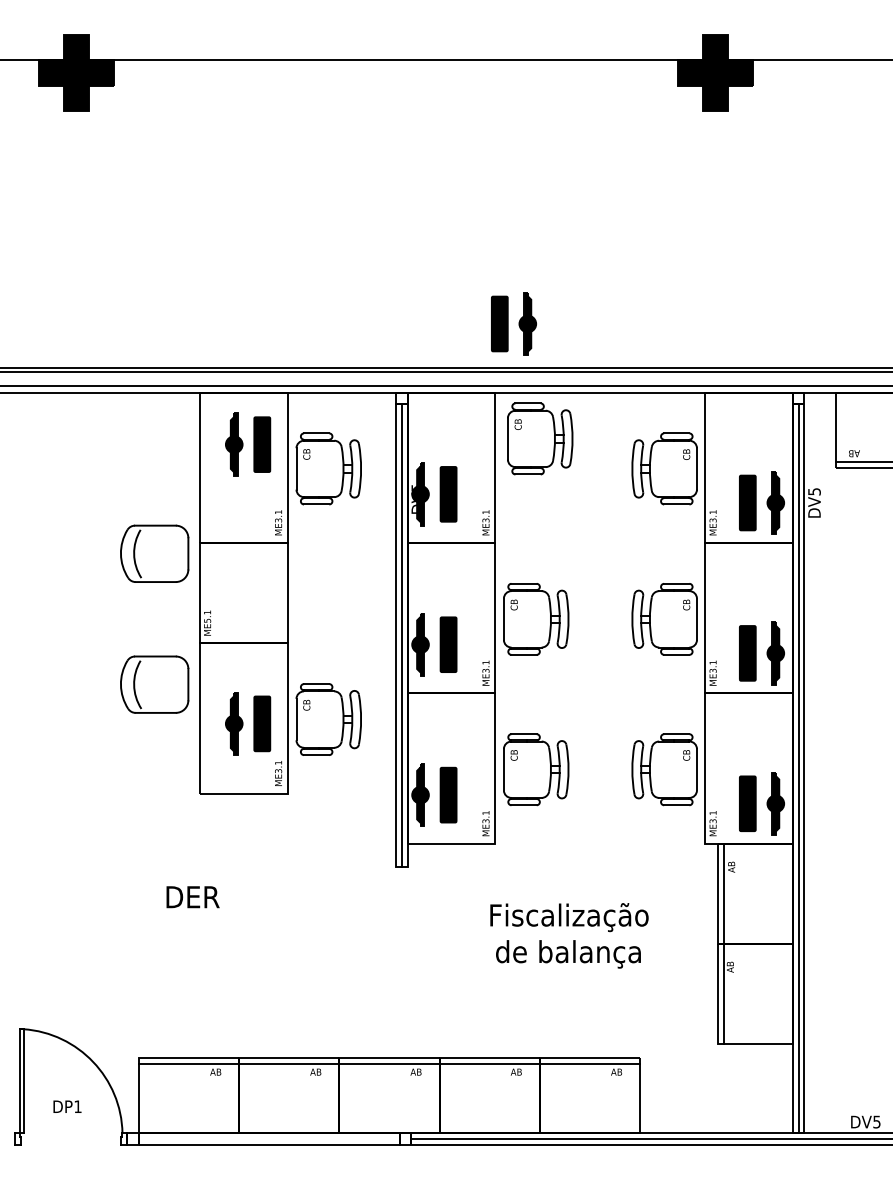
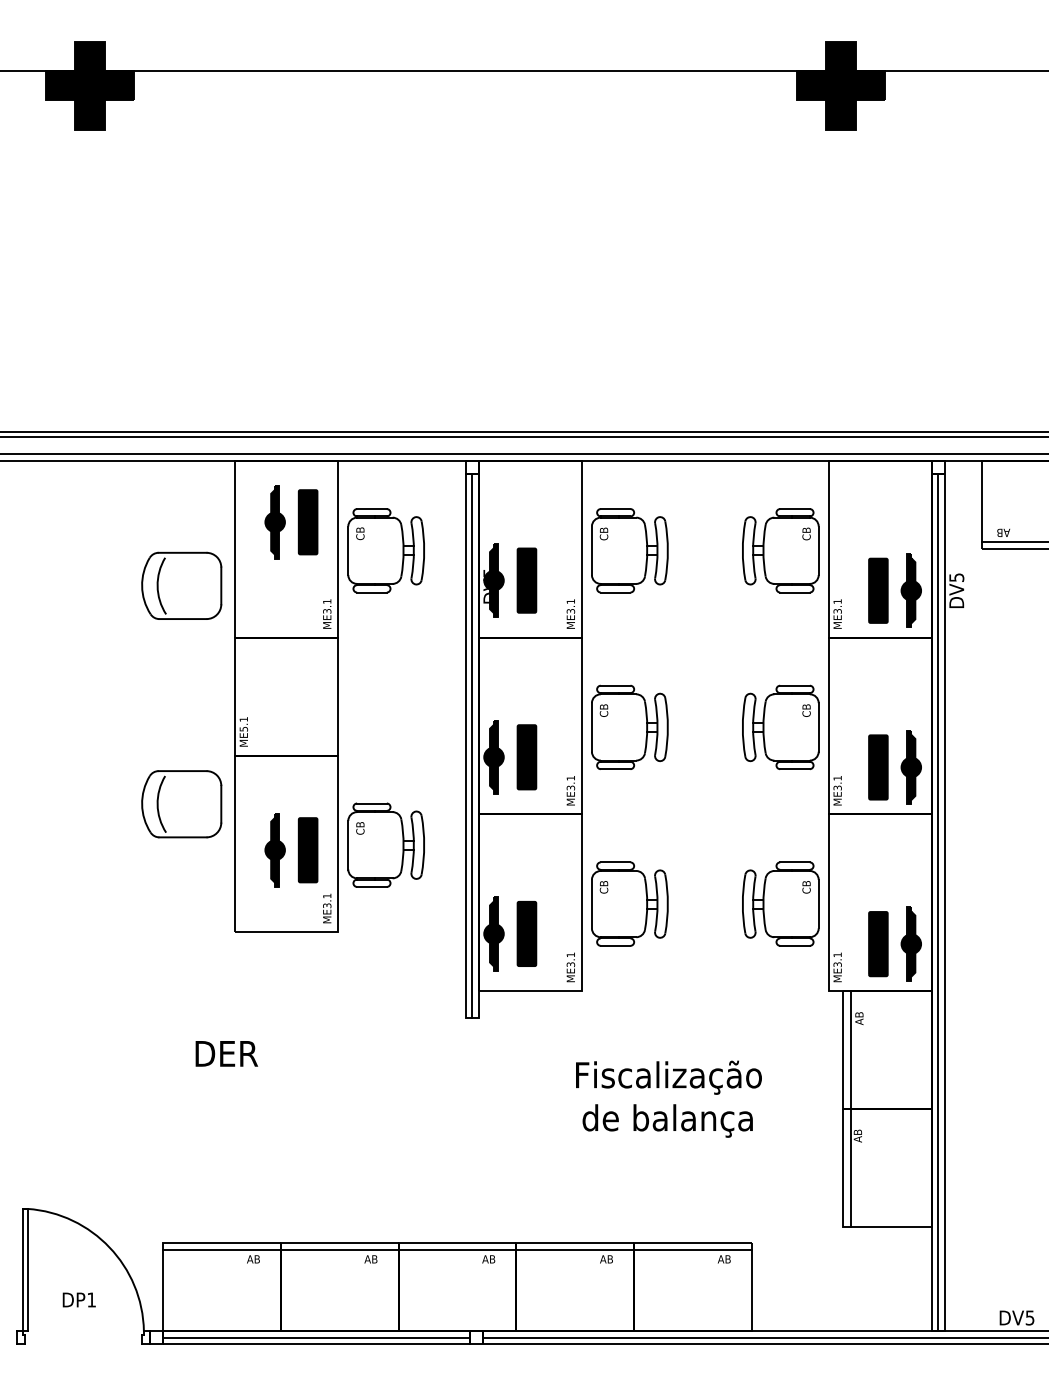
part: (513, 323) -> (603, 379), removed
part: (540, 438) -> (630, 550), moved
part: (154, 553) -> (181, 585), moved
line: (269, 1138) -> (316, 1337), added

